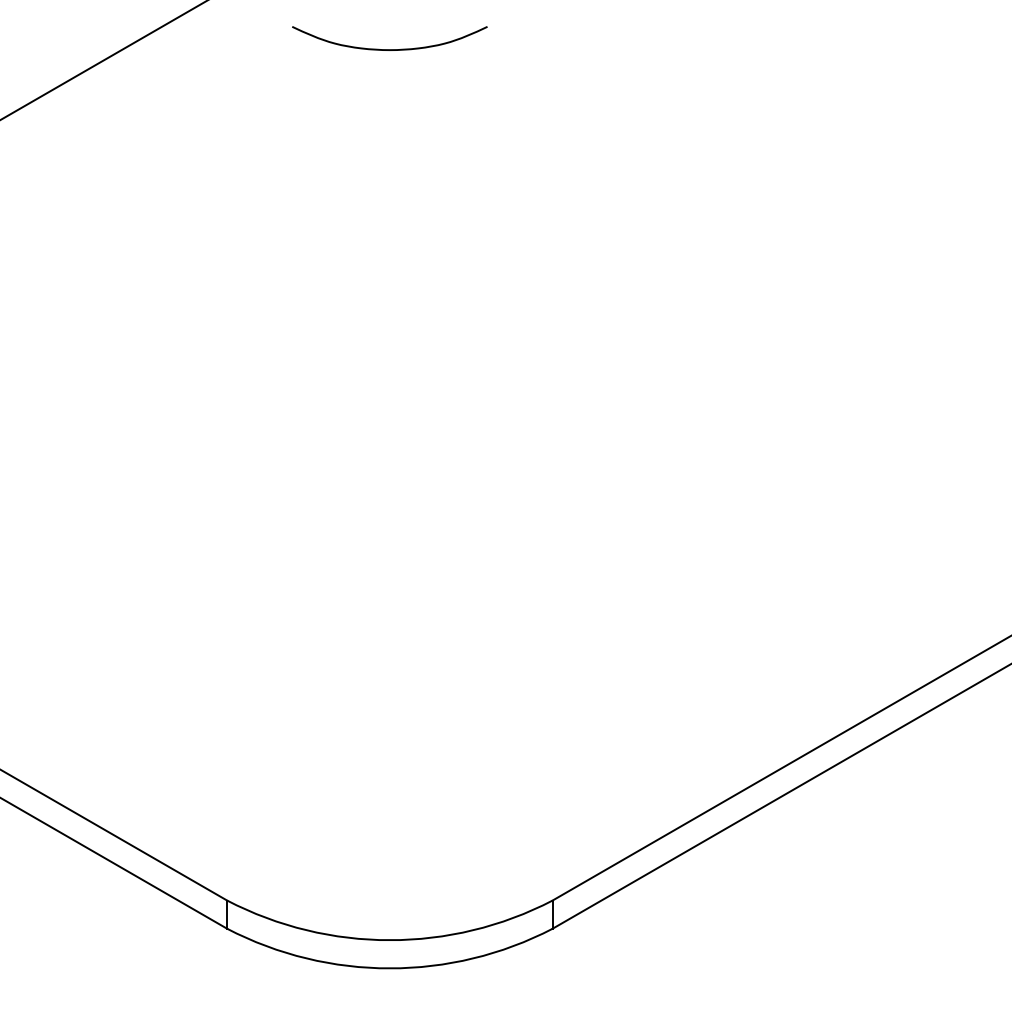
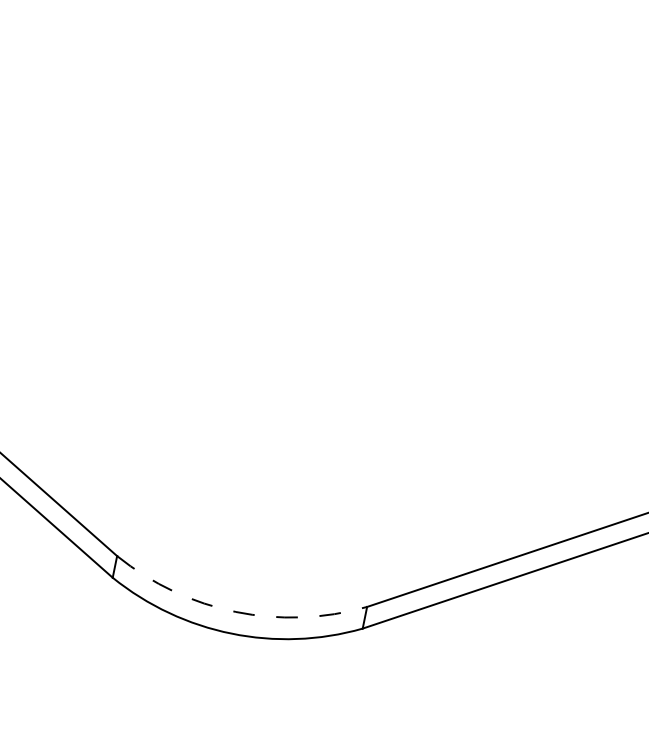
arc: (389, 940) -> (235, 612), solid -> dashed

